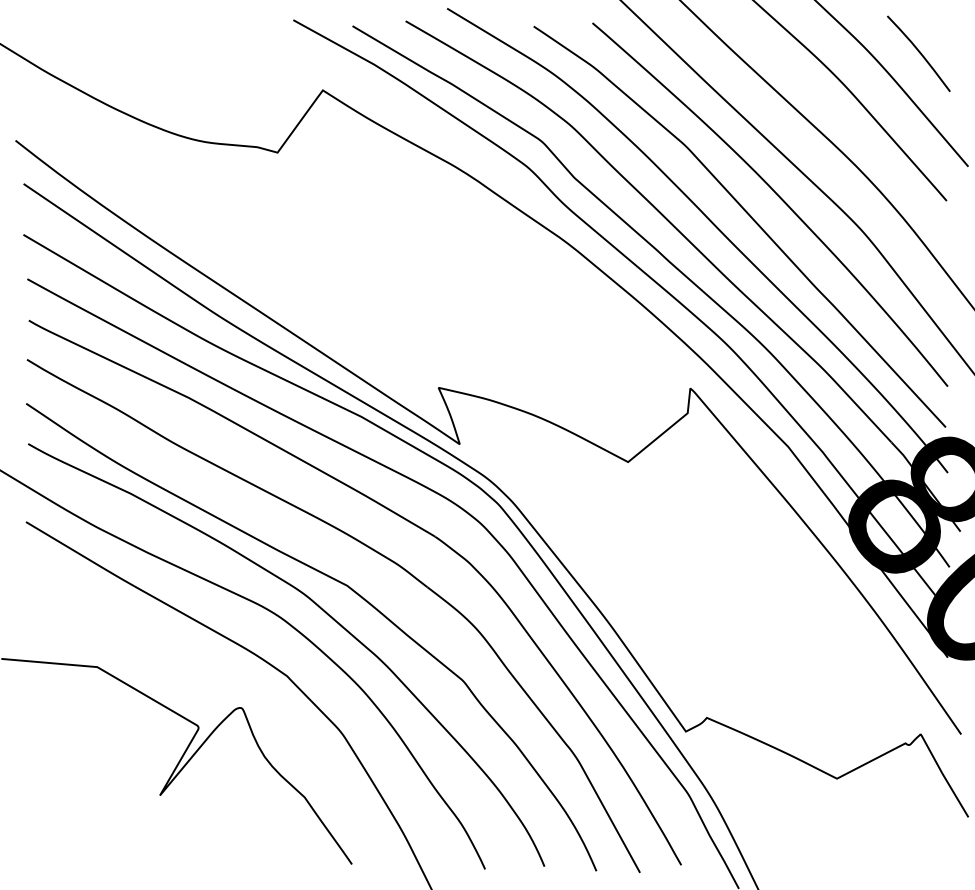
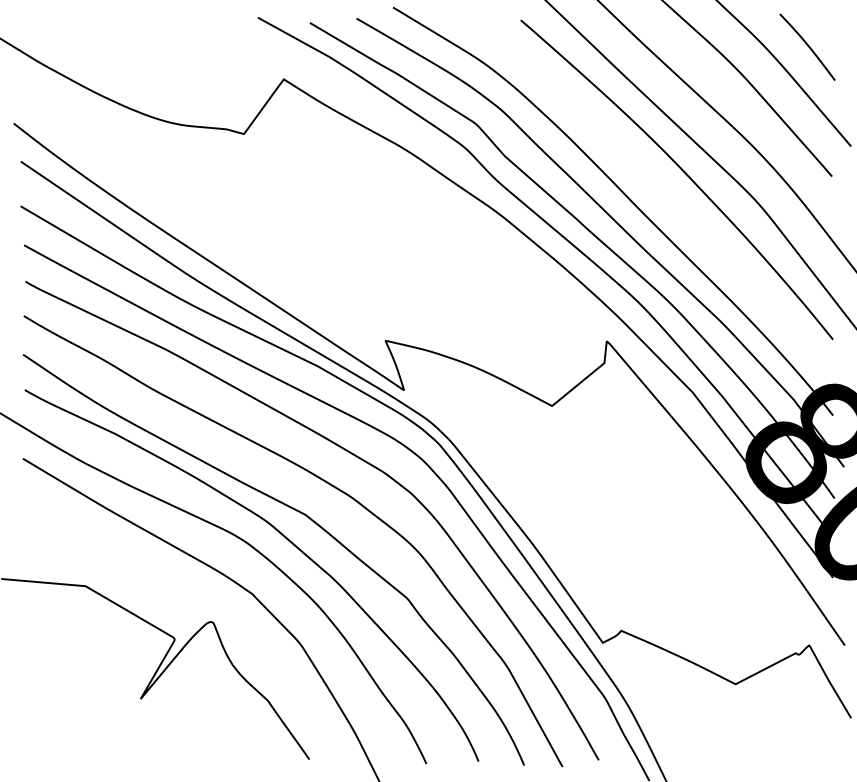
curve: (749, 216) -> (658, 190), removed

